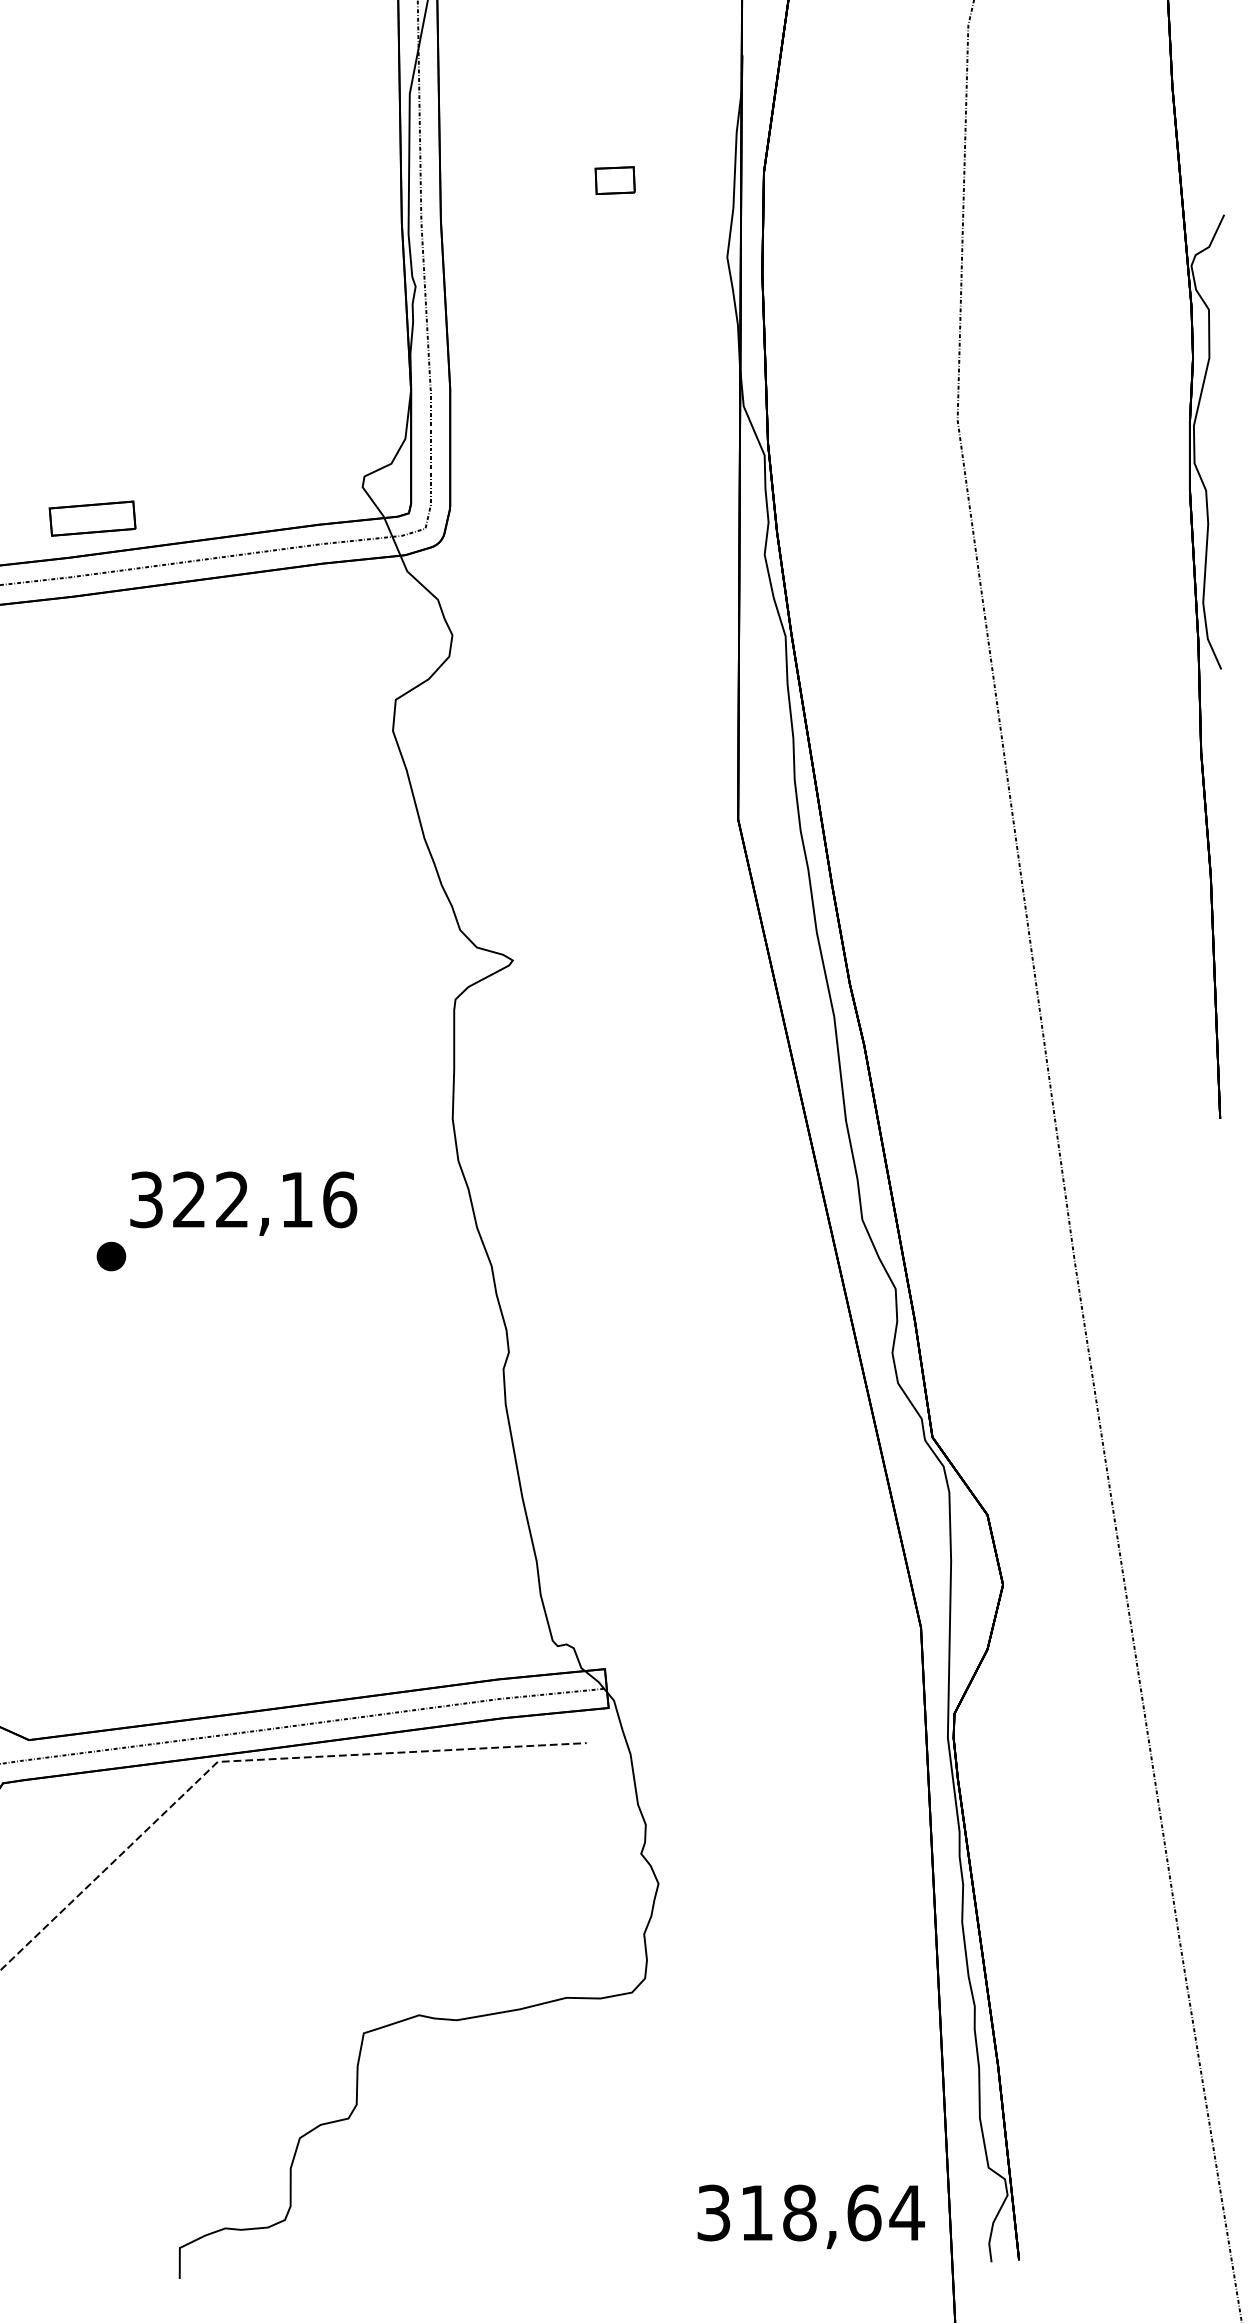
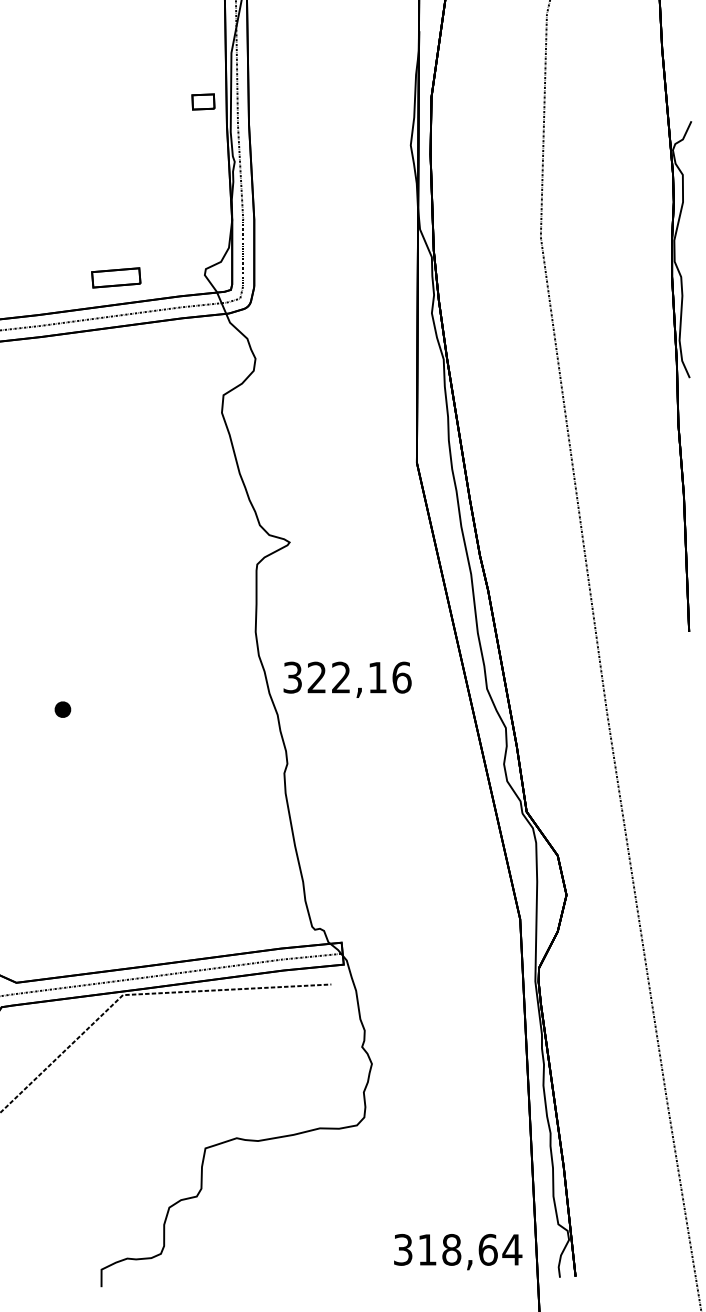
part: (615, 179) -> (203, 101), moved
part: (92, 517) -> (116, 277), moved
text: (243, 1203) -> (347, 679), moved

